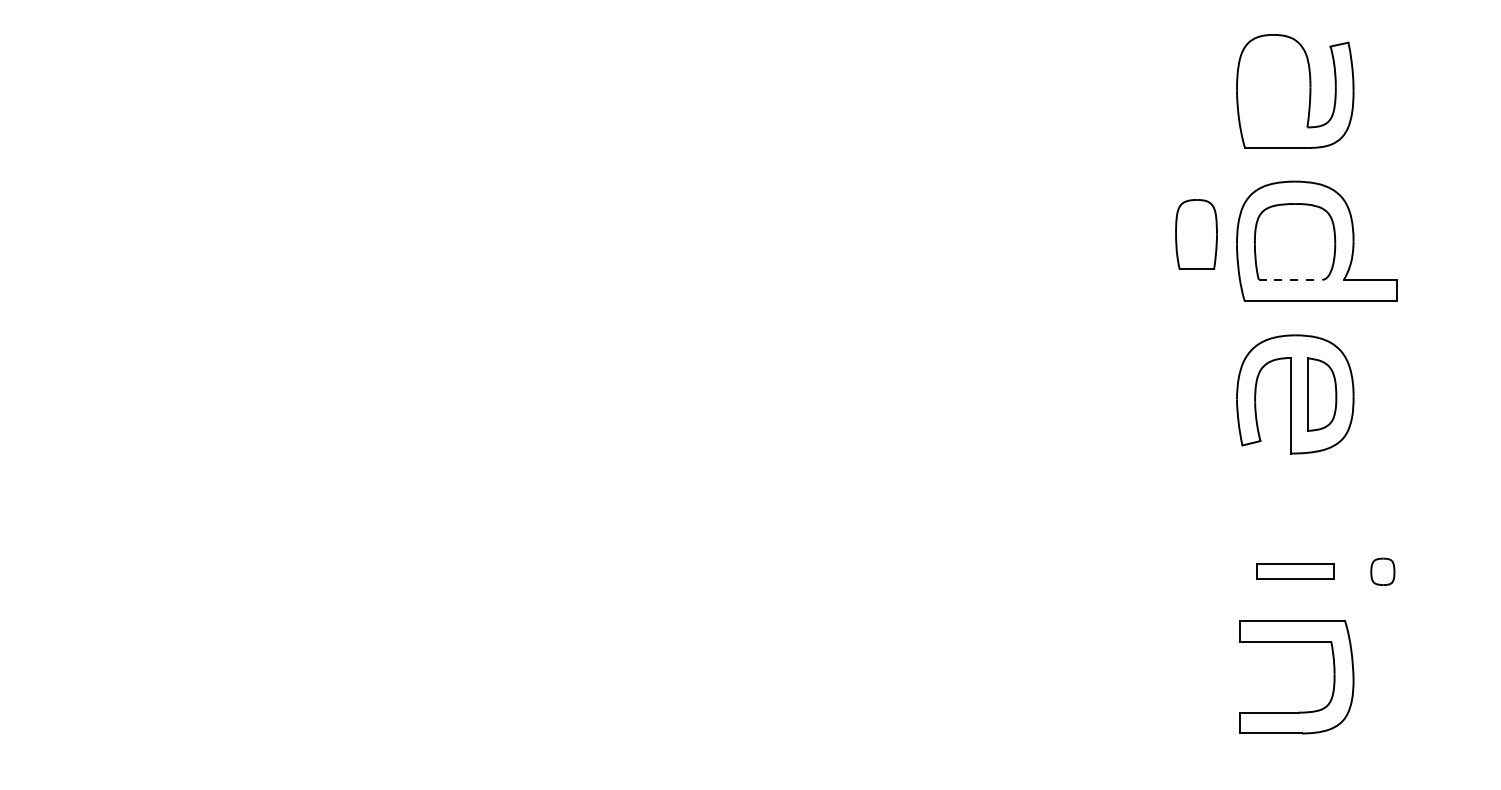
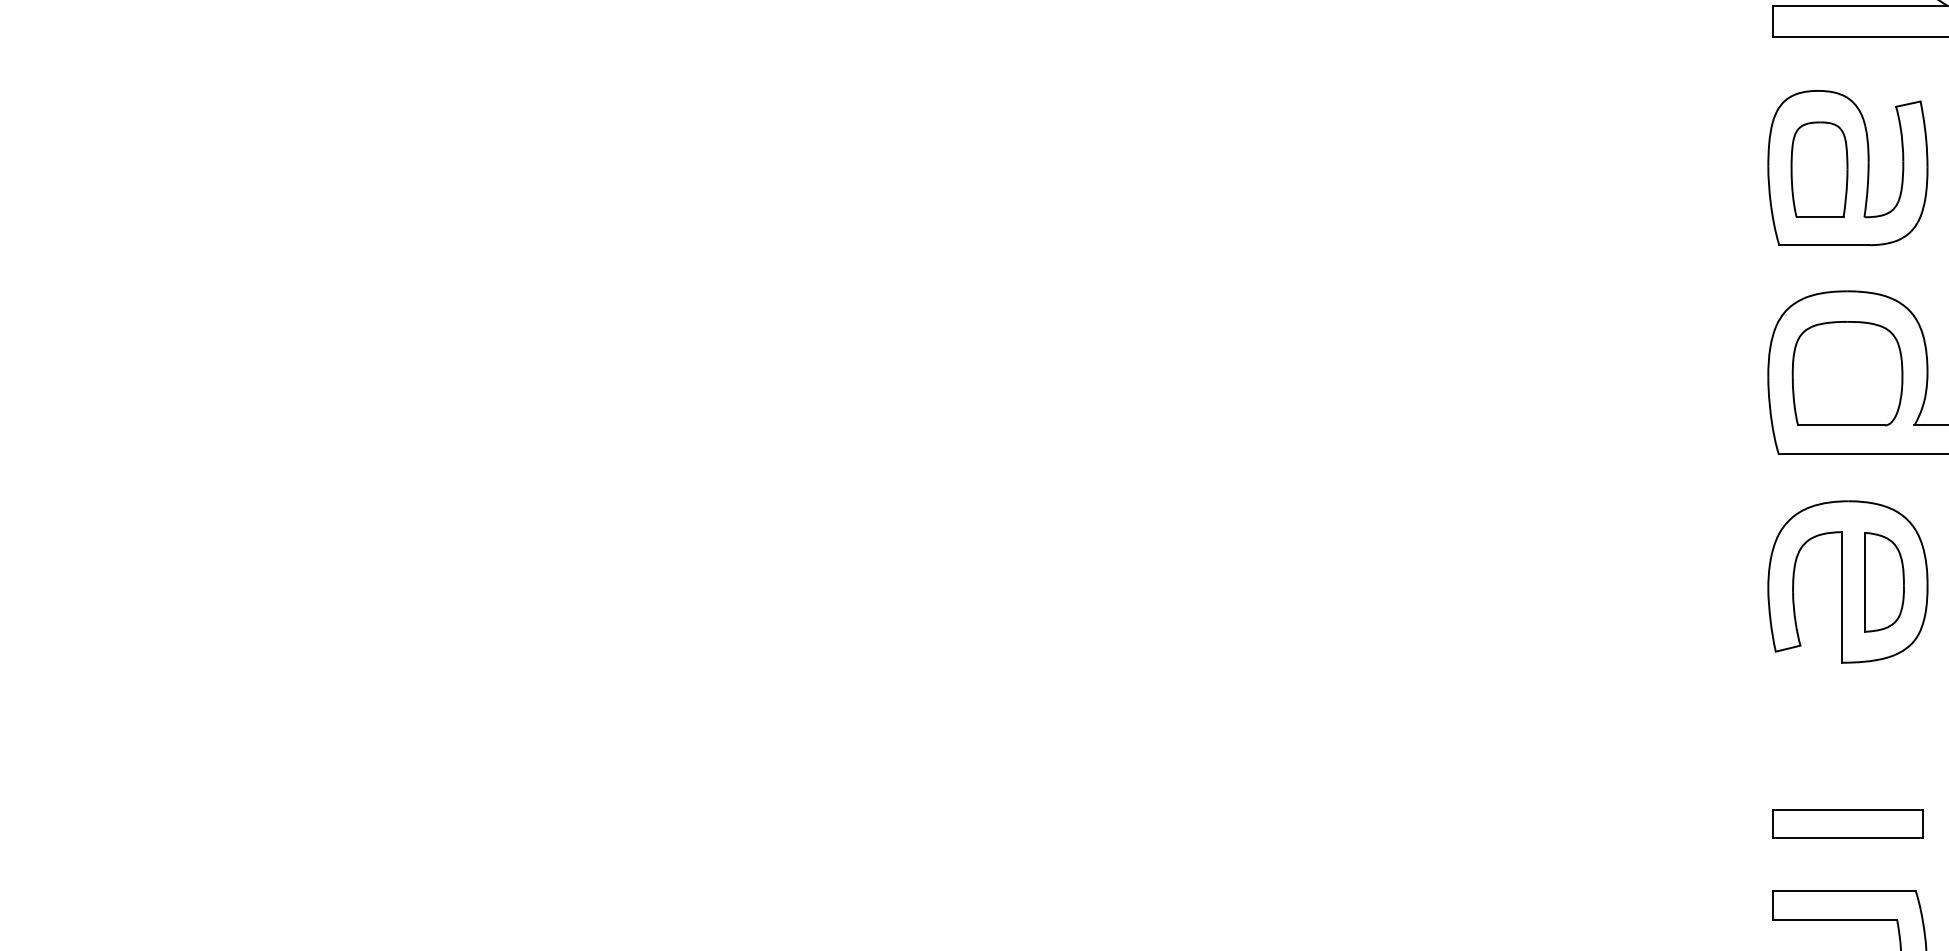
part: (1196, 234) -> (1819, 169), moved
line: (1290, 279) -> (1841, 424), dashed -> solid
part: (1294, 571) -> (1846, 823), size x1.43

